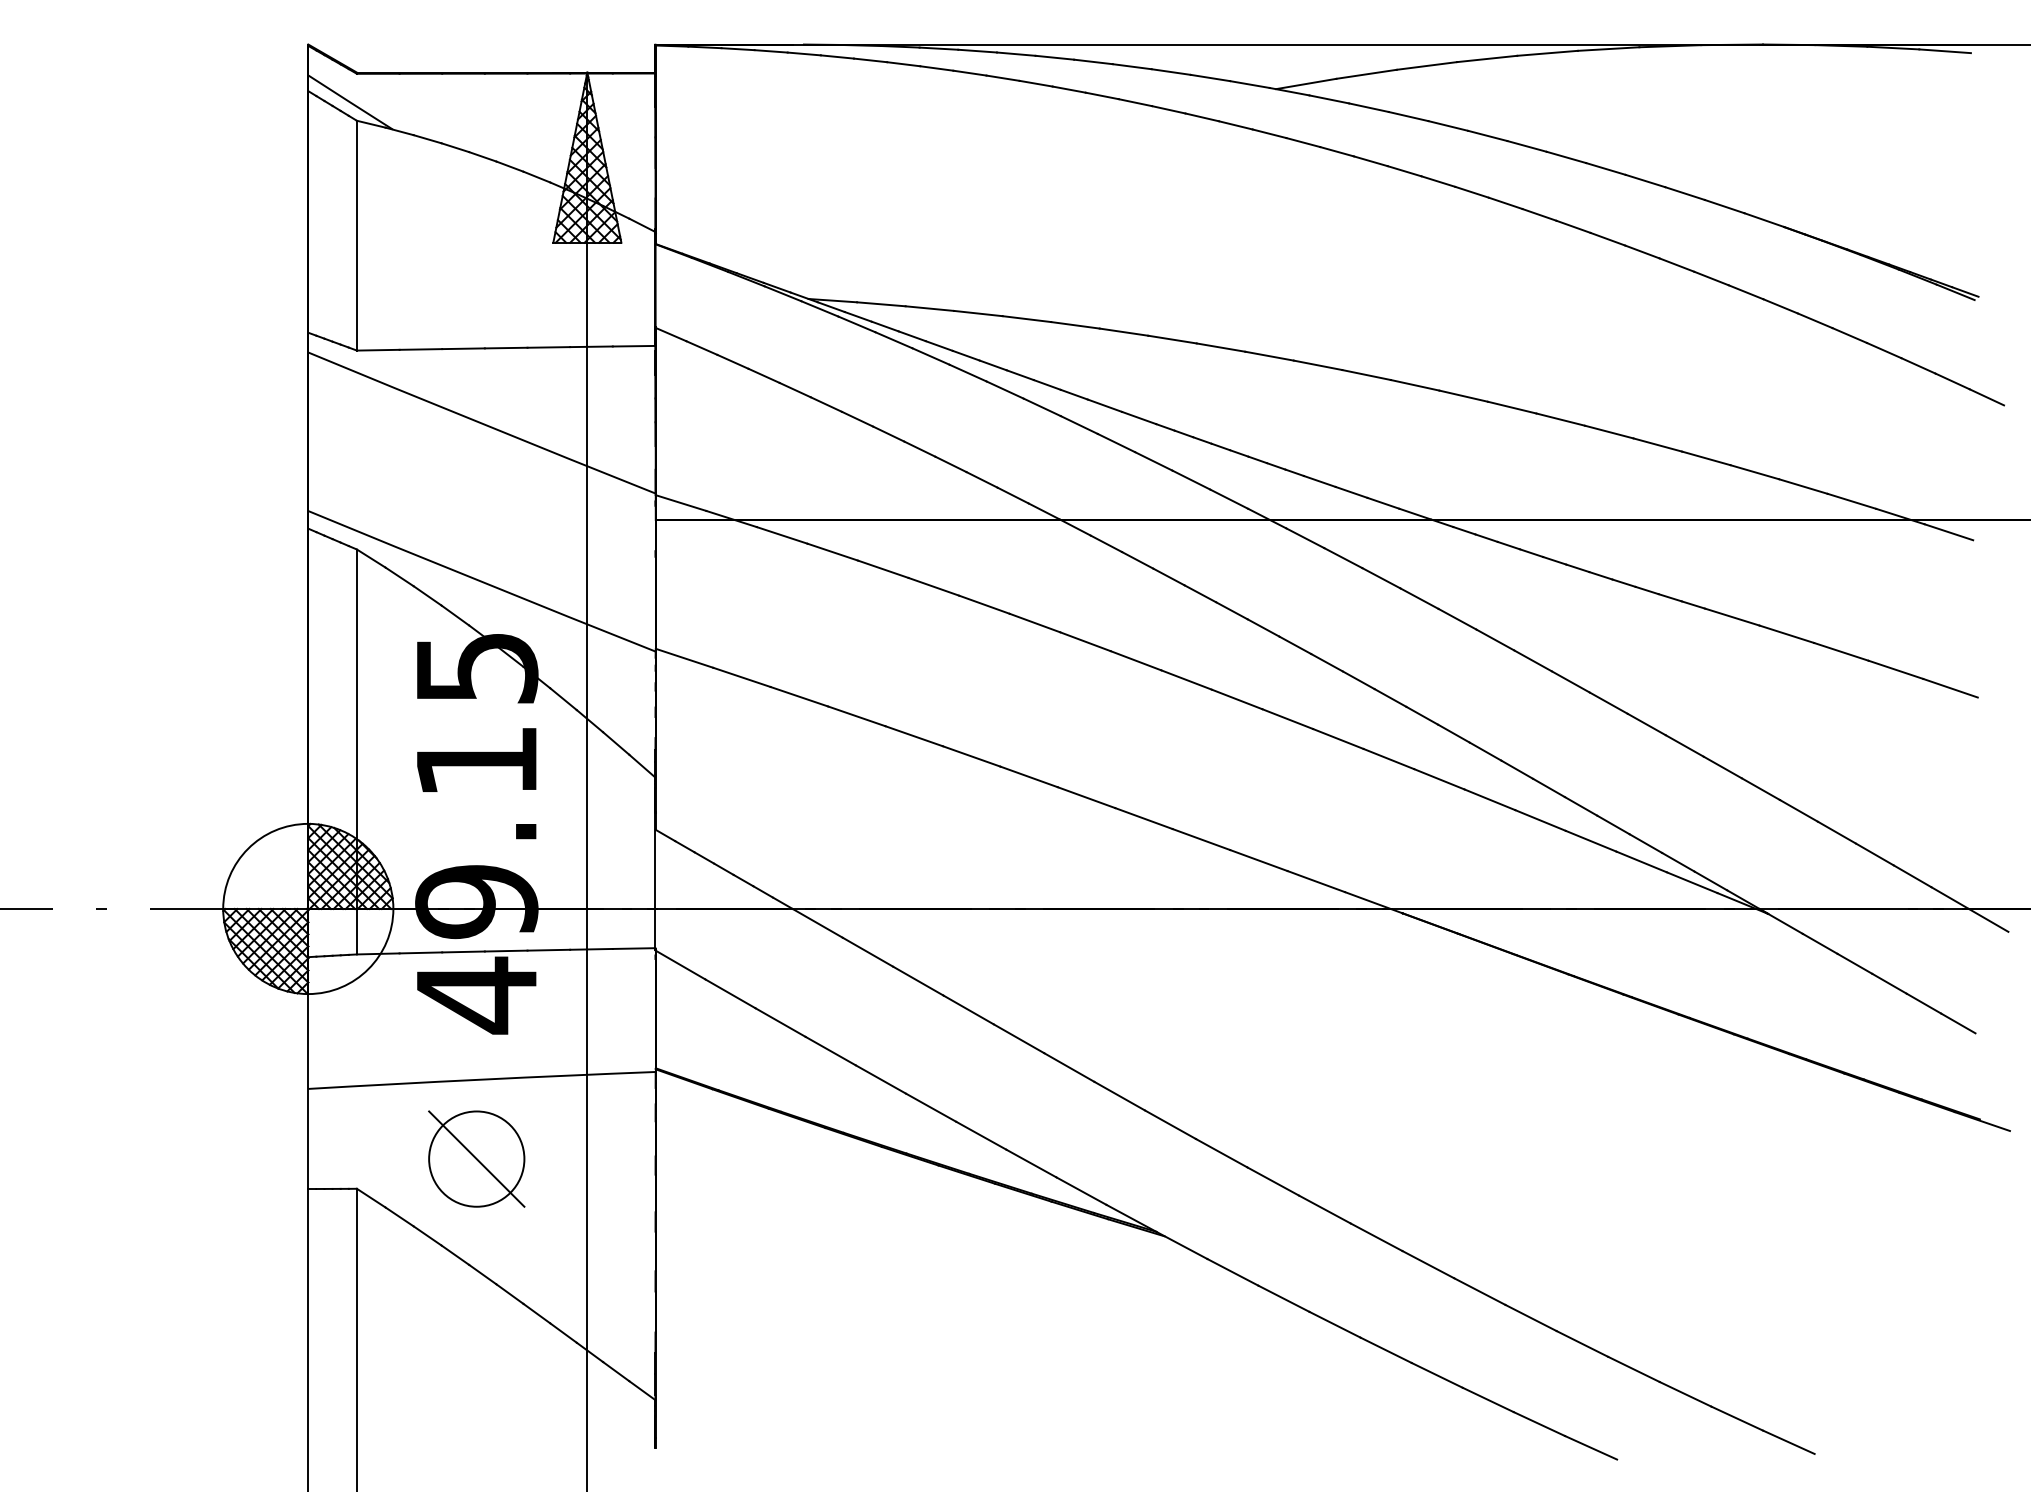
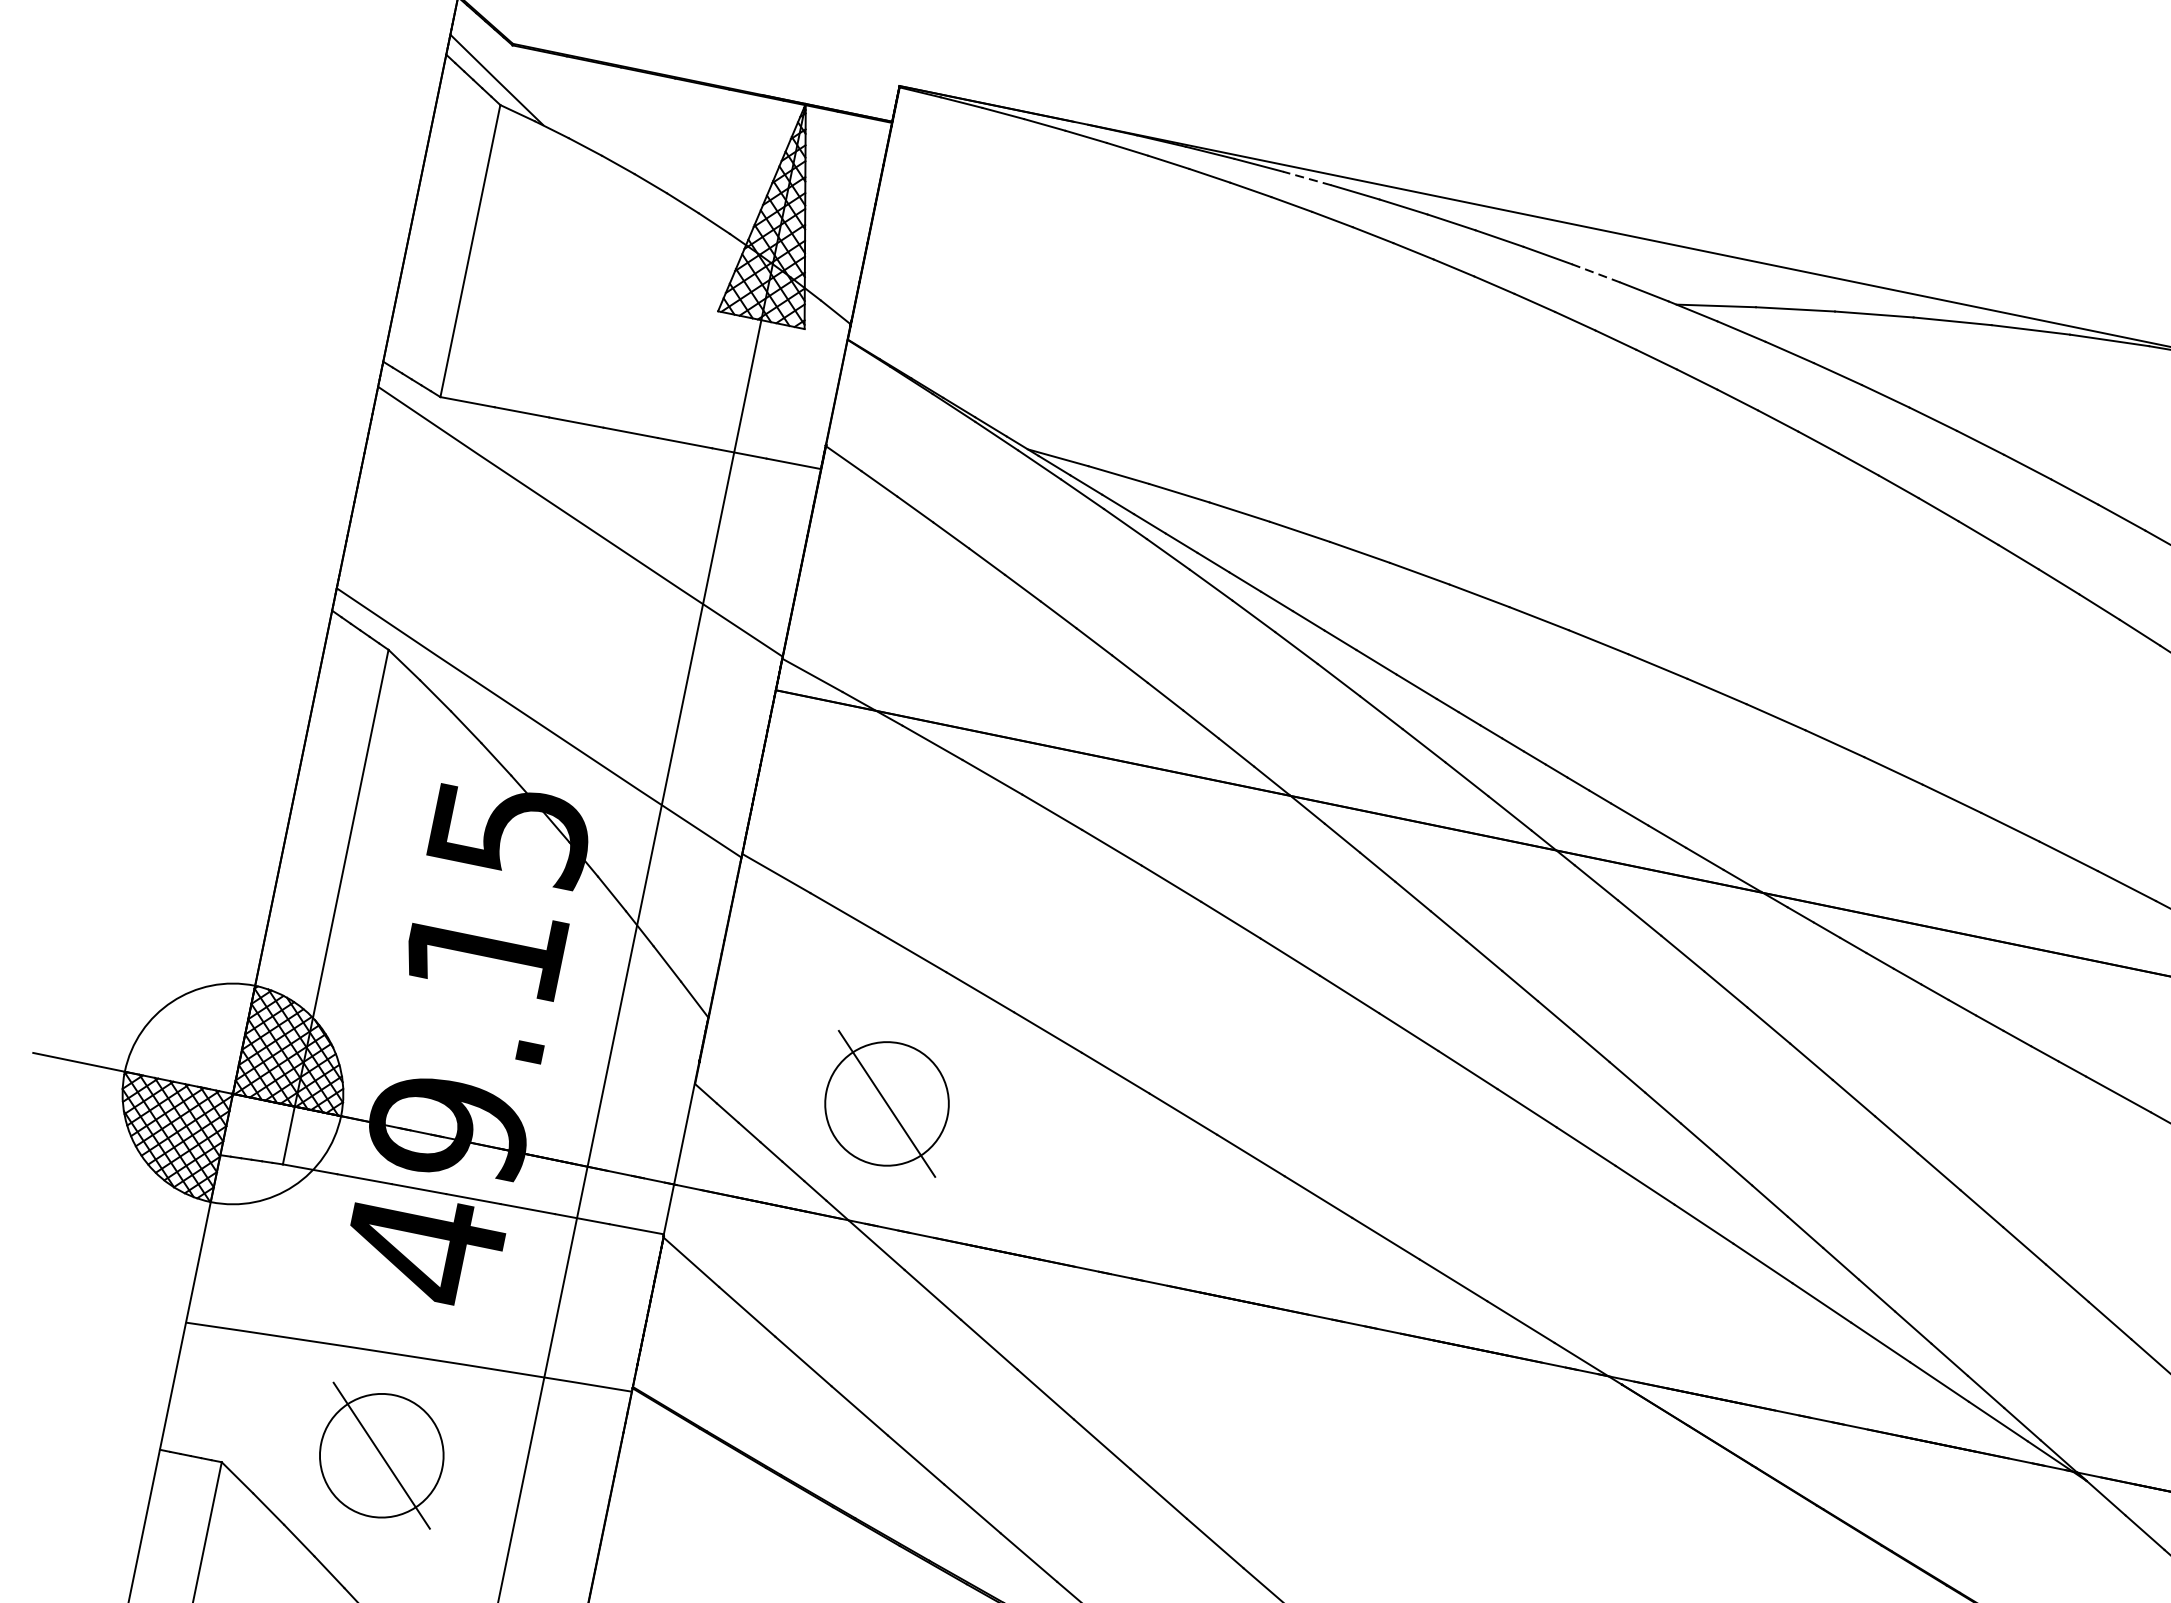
line: (977, 51) -> (1306, 178), solid -> dashed
line: (1210, 78) -> (1596, 273), solid -> dashed
part: (803, 814) -> (886, 1103), added

